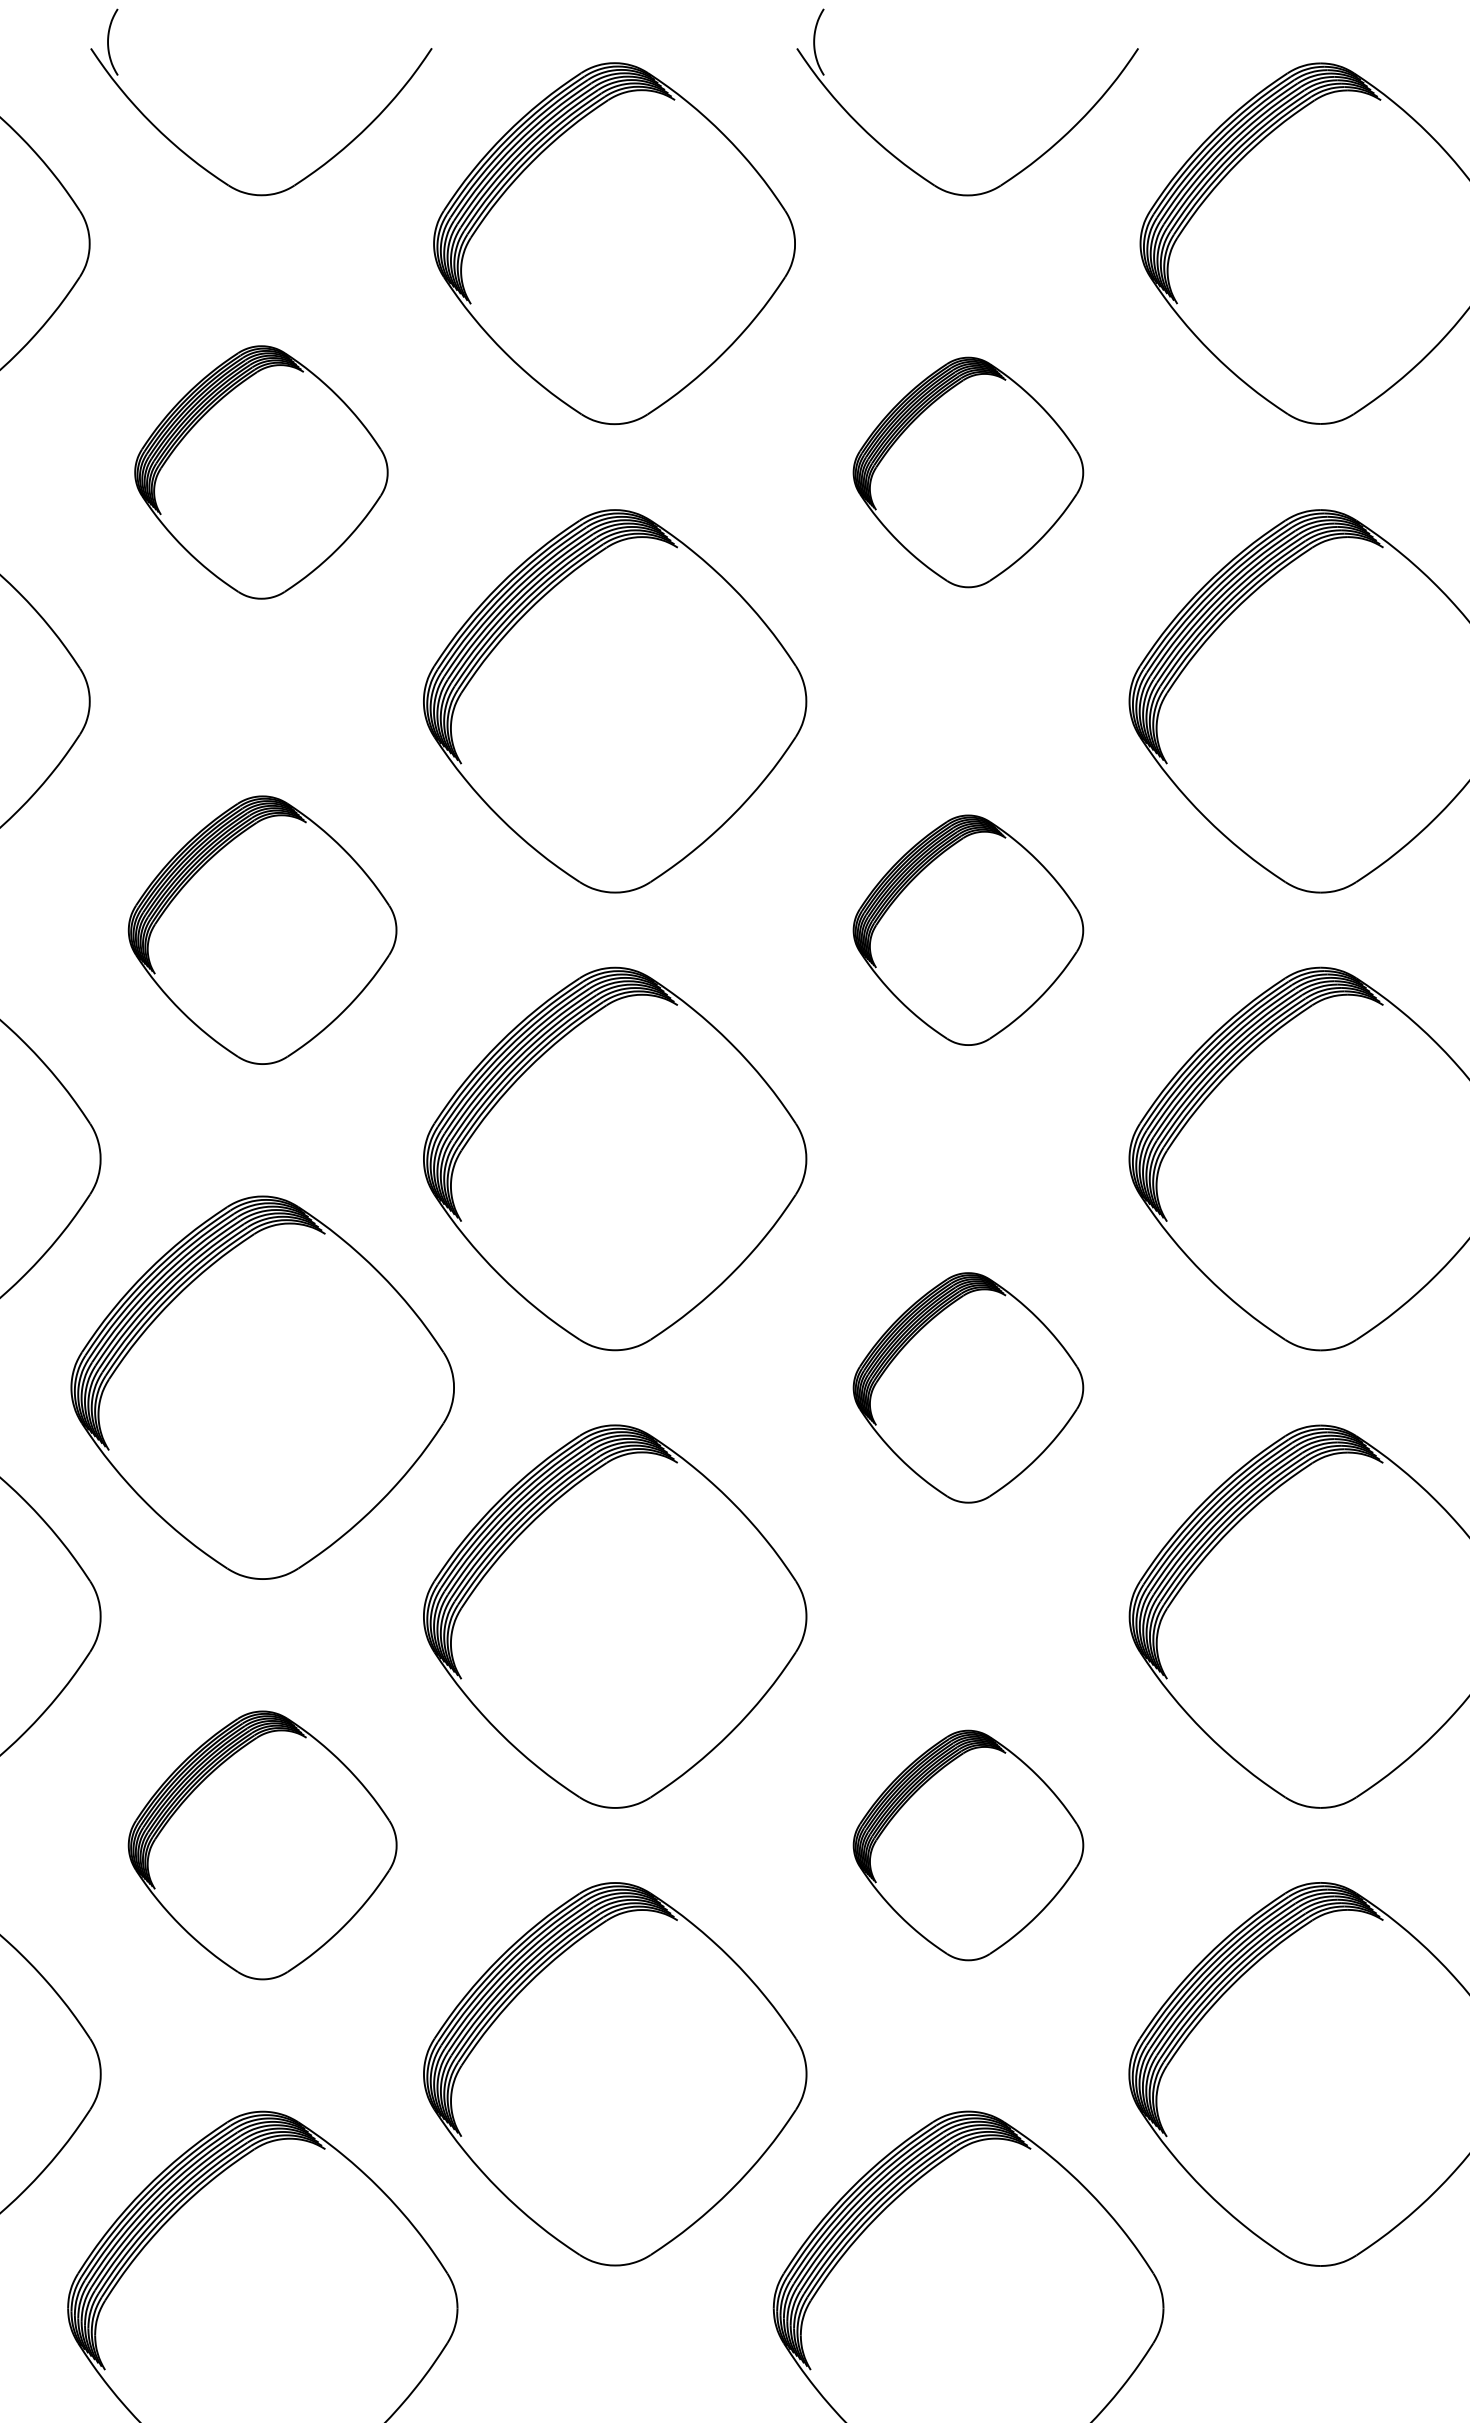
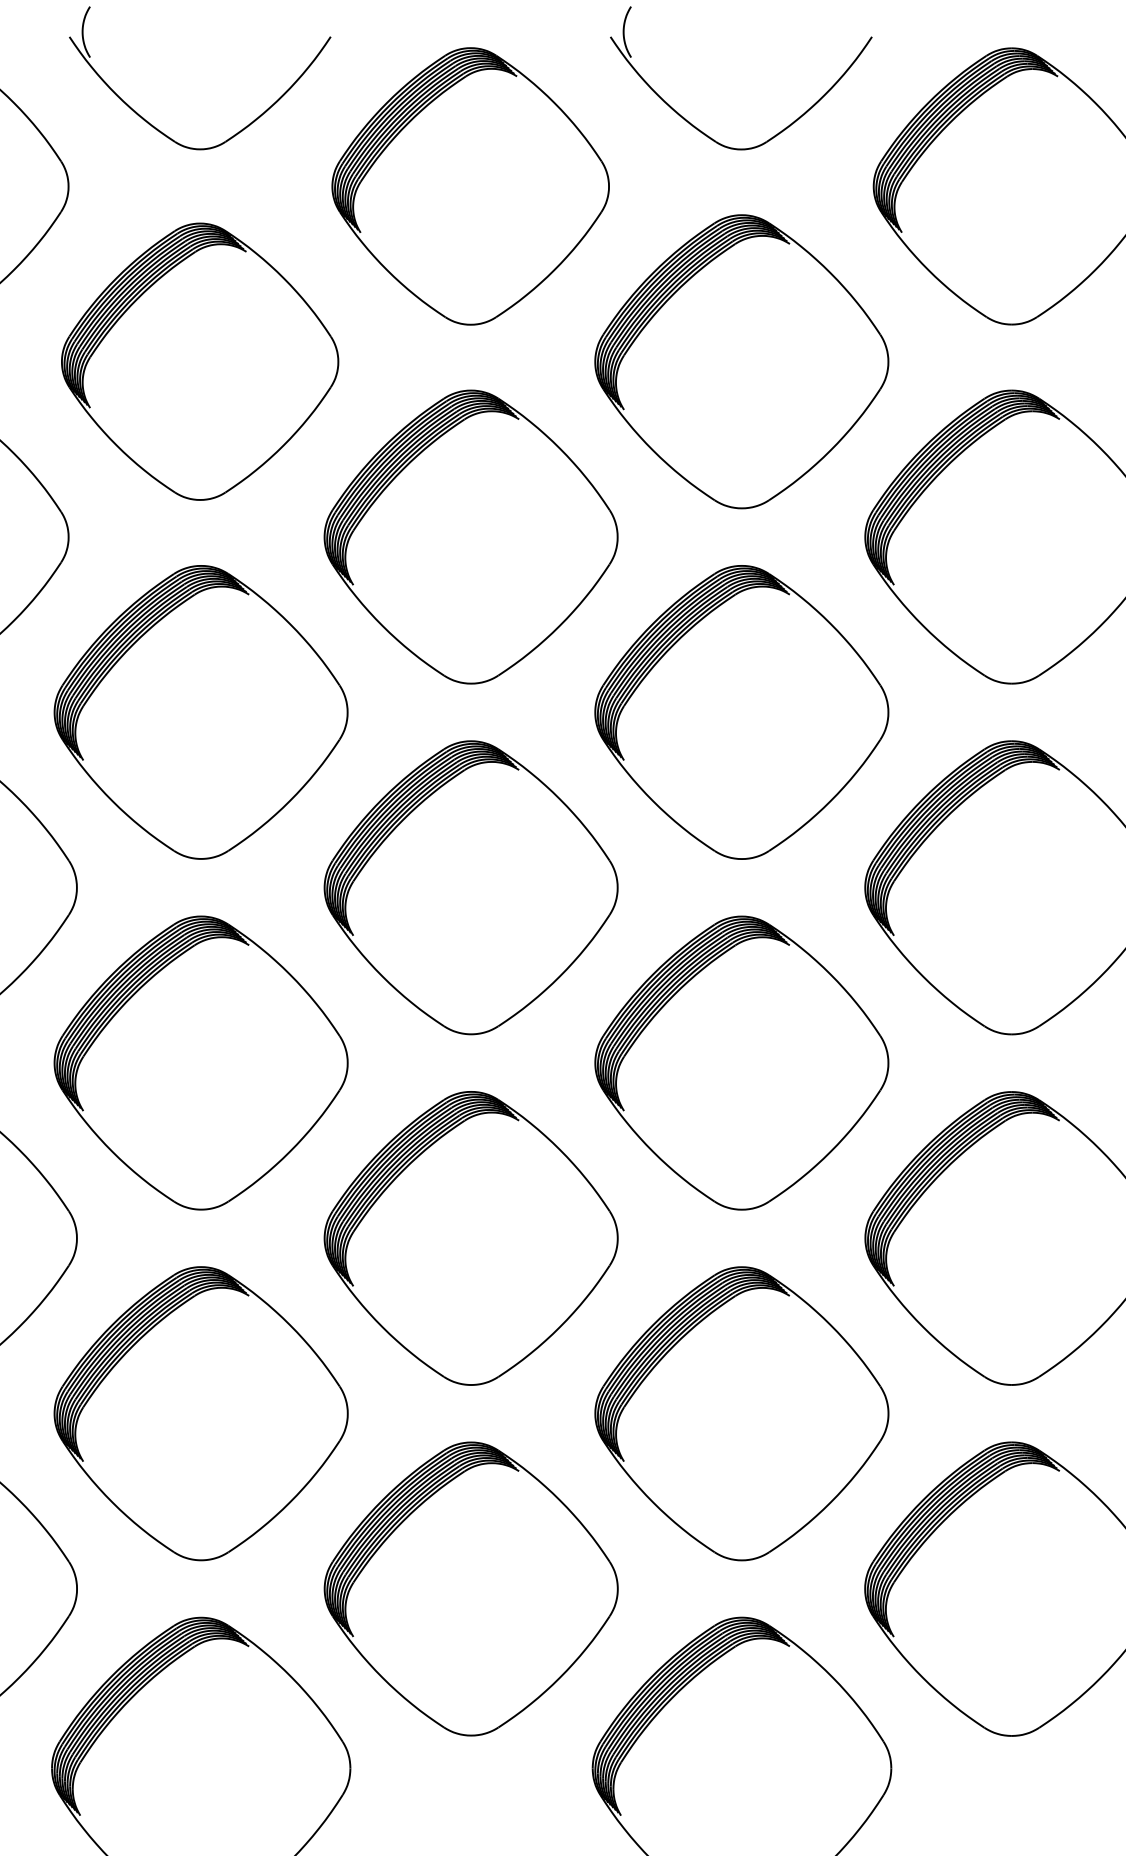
part: (261, 472) -> (200, 361), size x1.43
part: (968, 472) -> (741, 361), size x1.67
part: (262, 930) -> (200, 712), size x1.43
part: (968, 930) -> (741, 712), size x1.67
part: (968, 1387) -> (741, 1062), size x1.67
part: (262, 1845) -> (200, 1413), size x1.43
part: (968, 1845) -> (741, 1413), size x1.67

